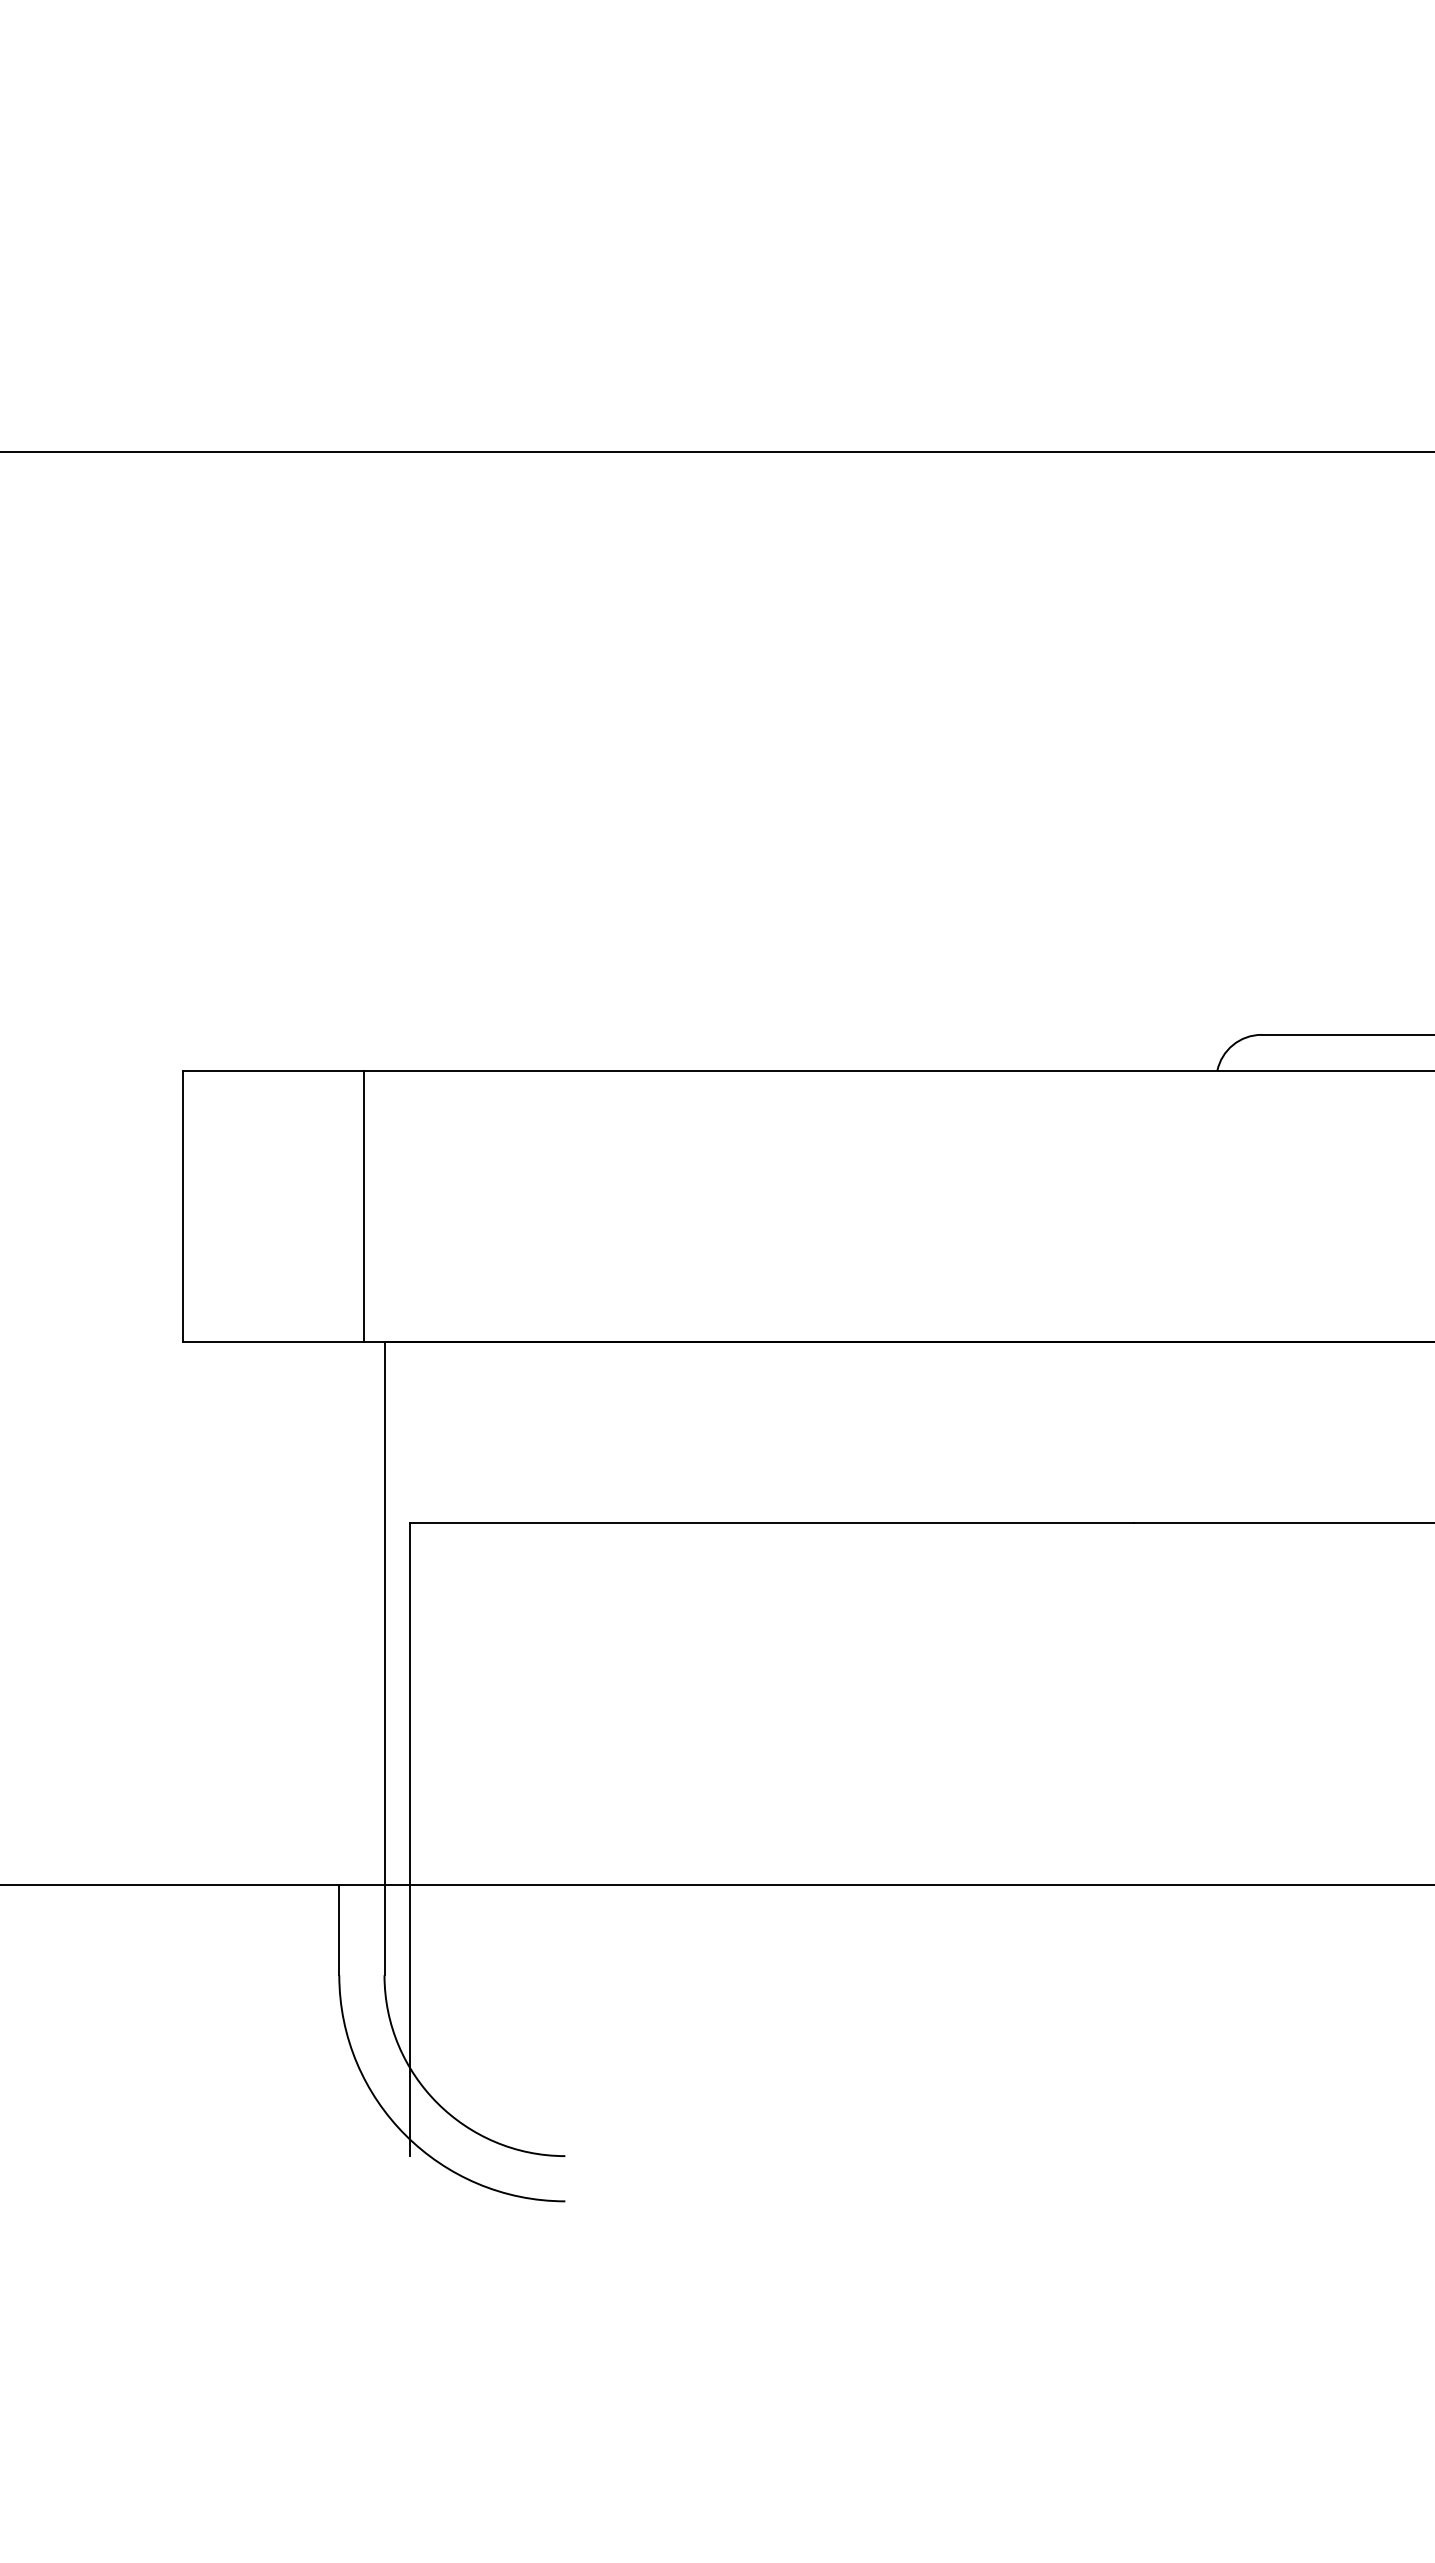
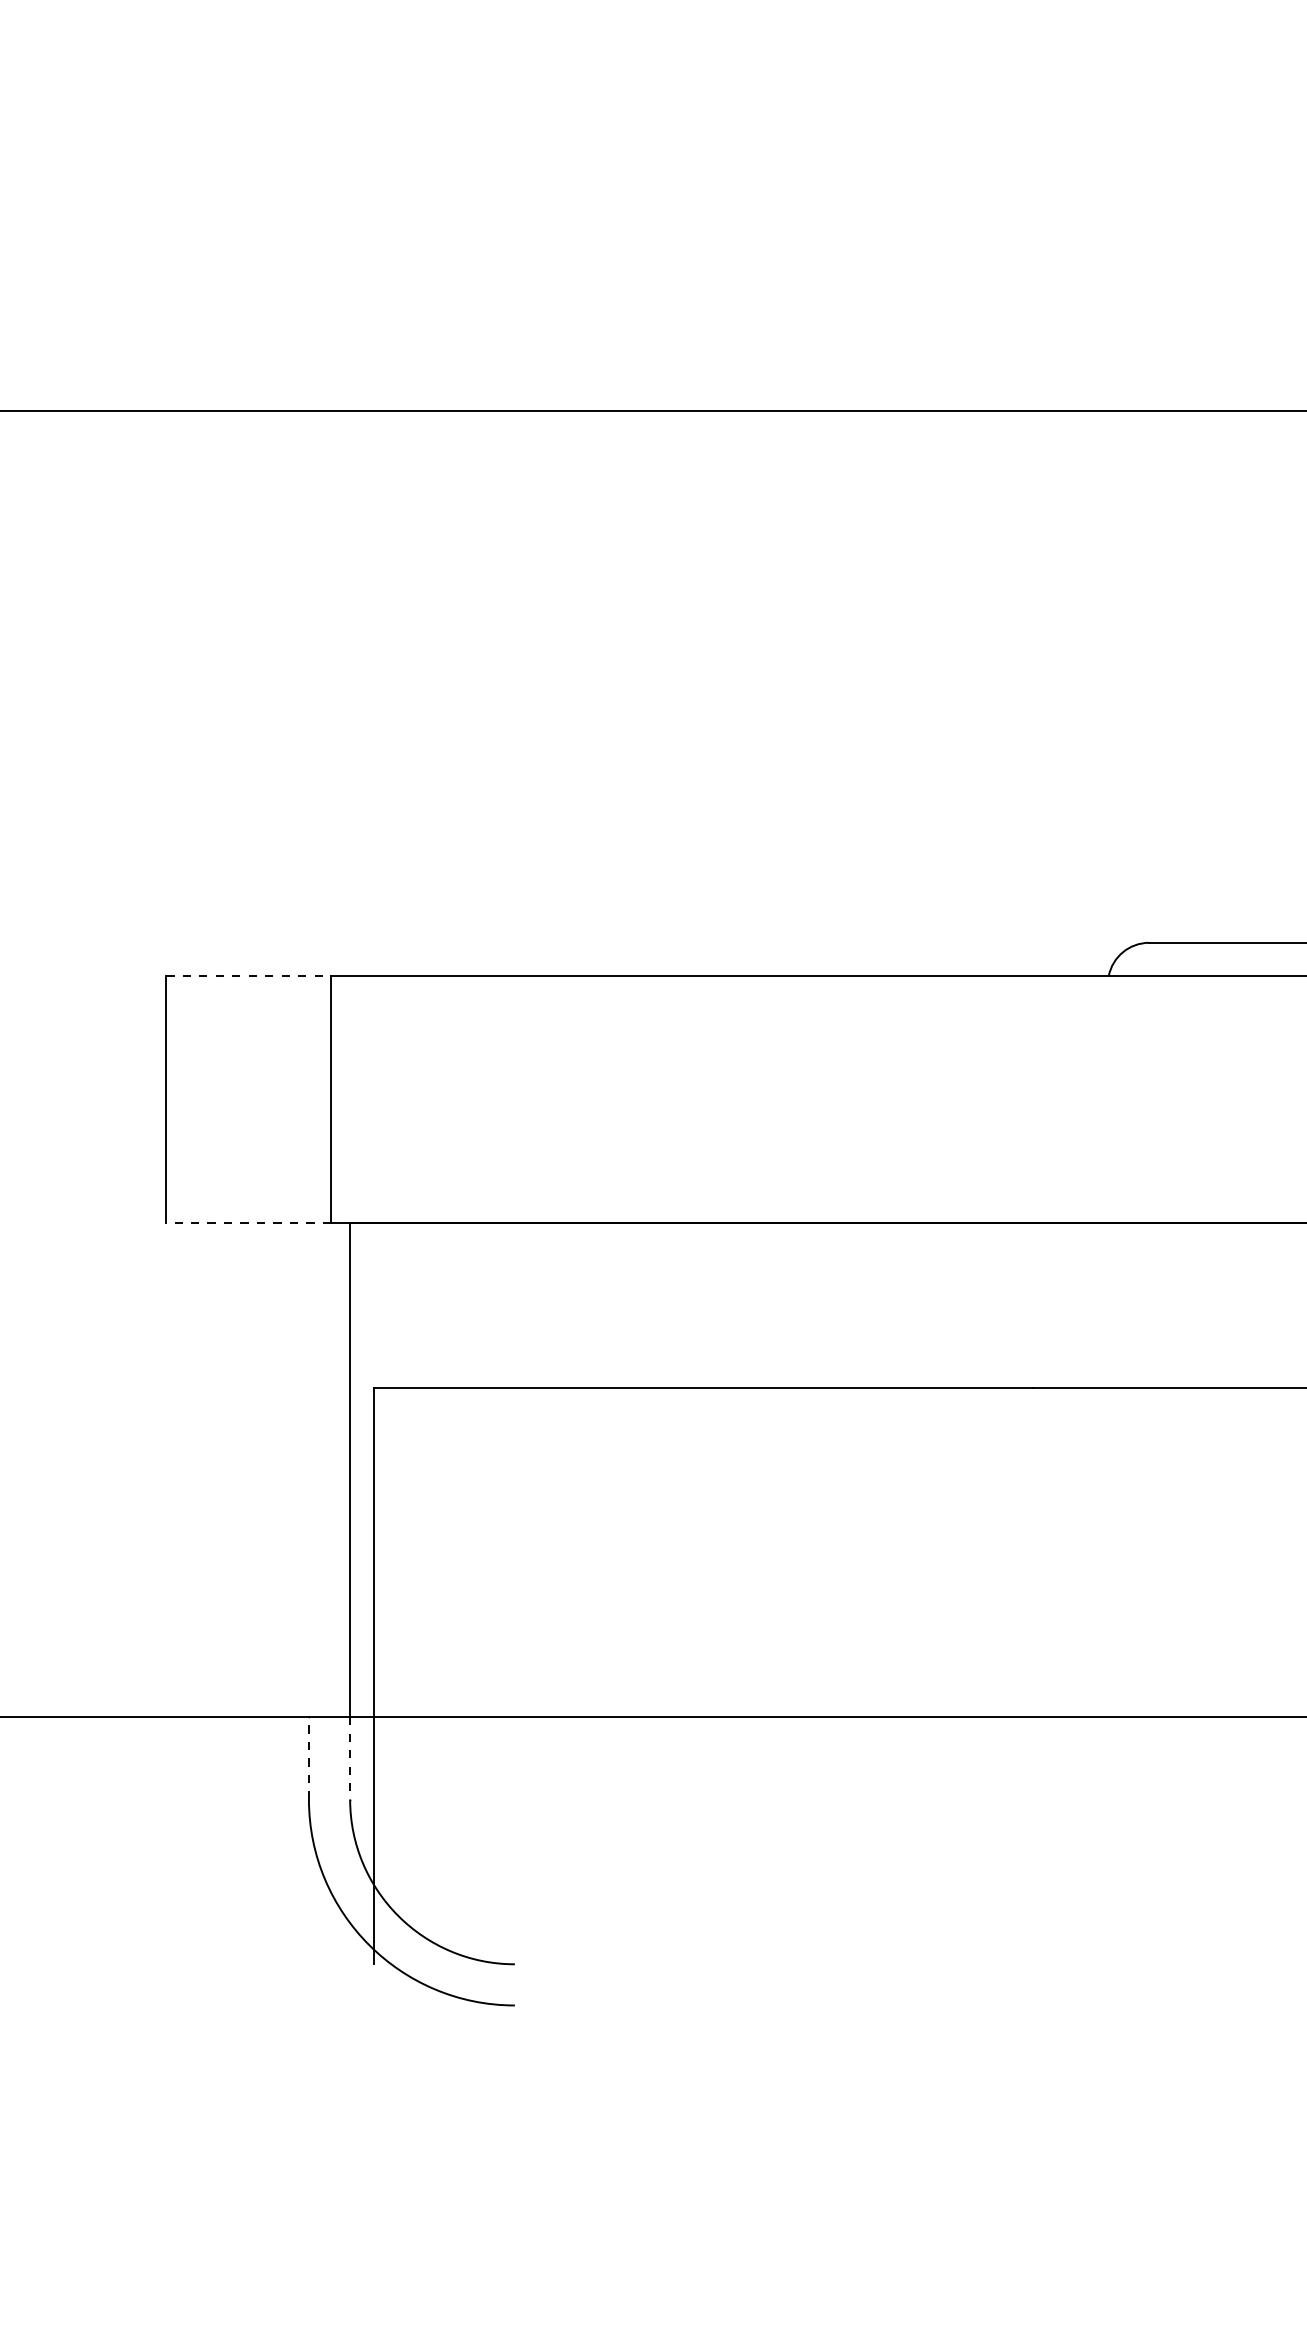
line: (274, 1070) -> (249, 975), solid -> dashed
line: (272, 1341) -> (248, 1222), solid -> dashed
line: (338, 1929) -> (308, 1757), solid -> dashed
line: (384, 1930) -> (350, 1758), solid -> dashed

